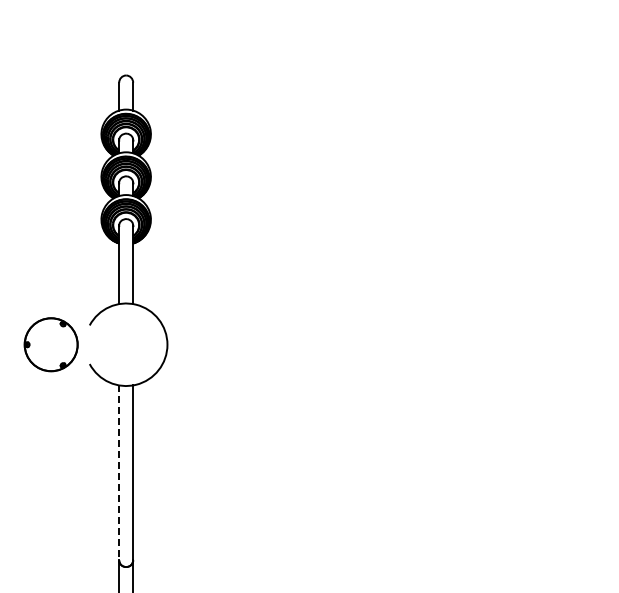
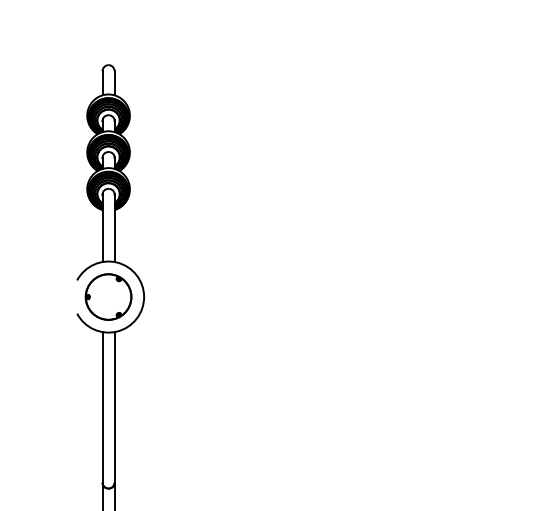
part: (50, 344) -> (107, 296), moved
line: (119, 473) -> (102, 407), dashed -> solid

